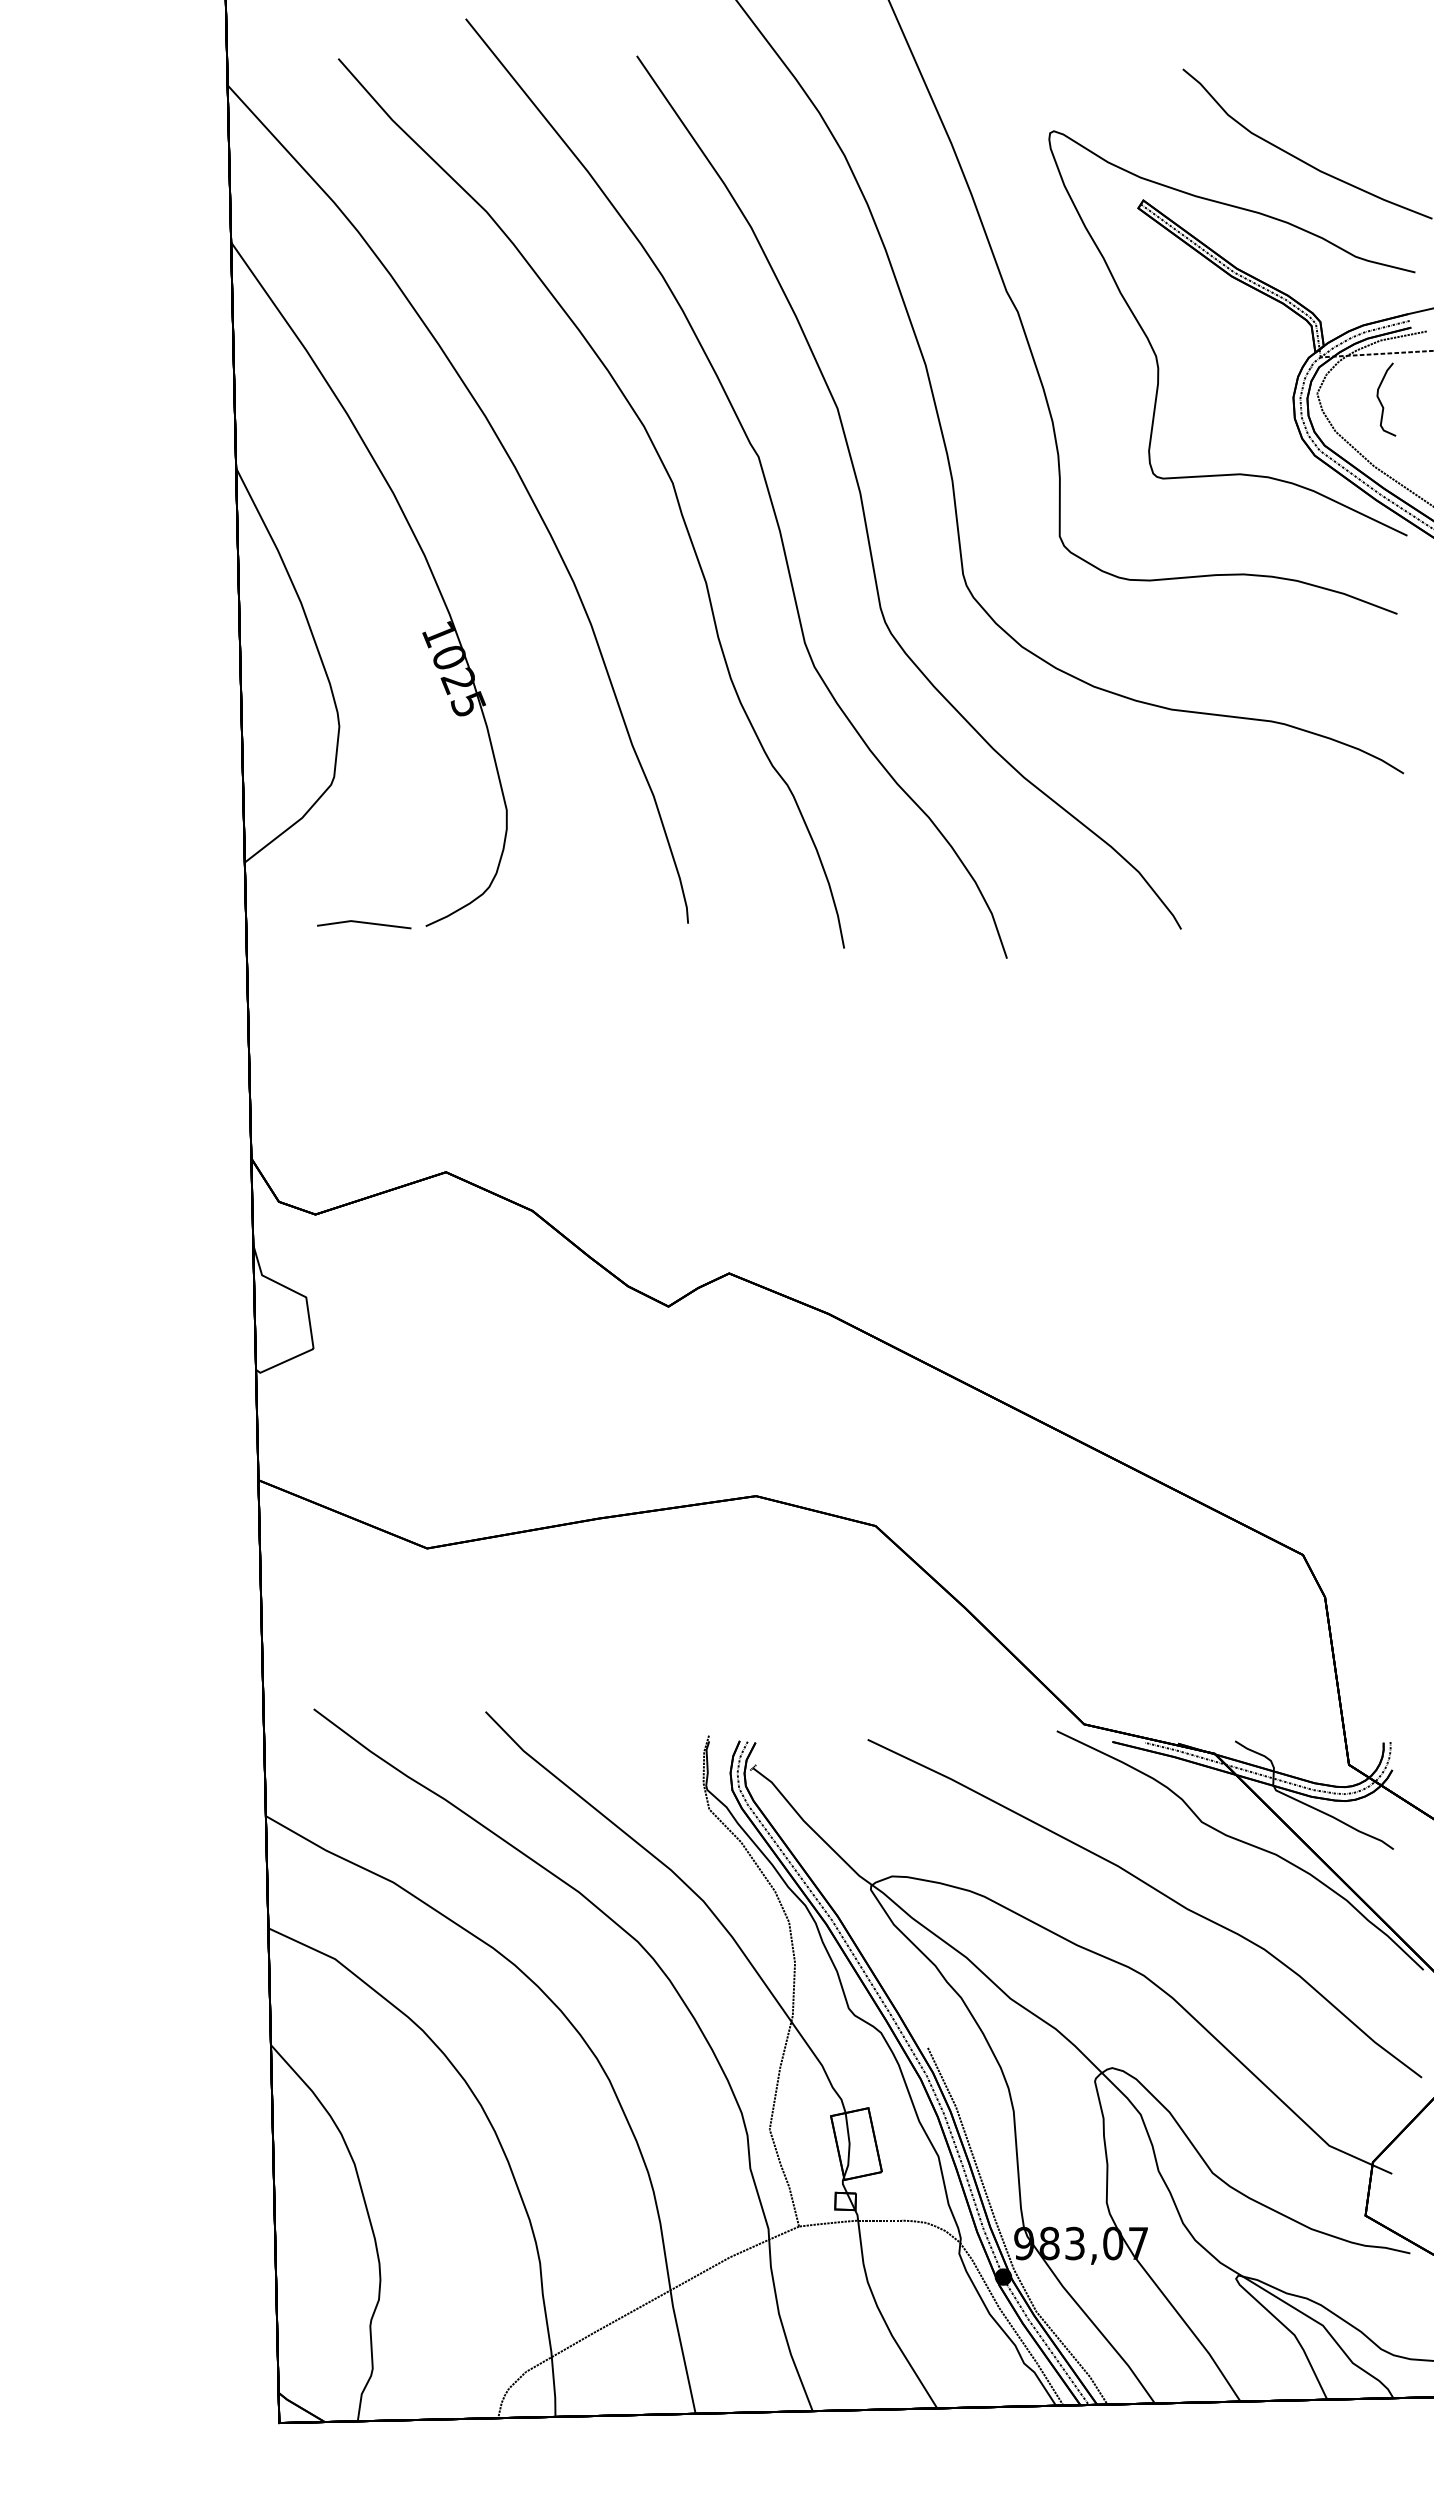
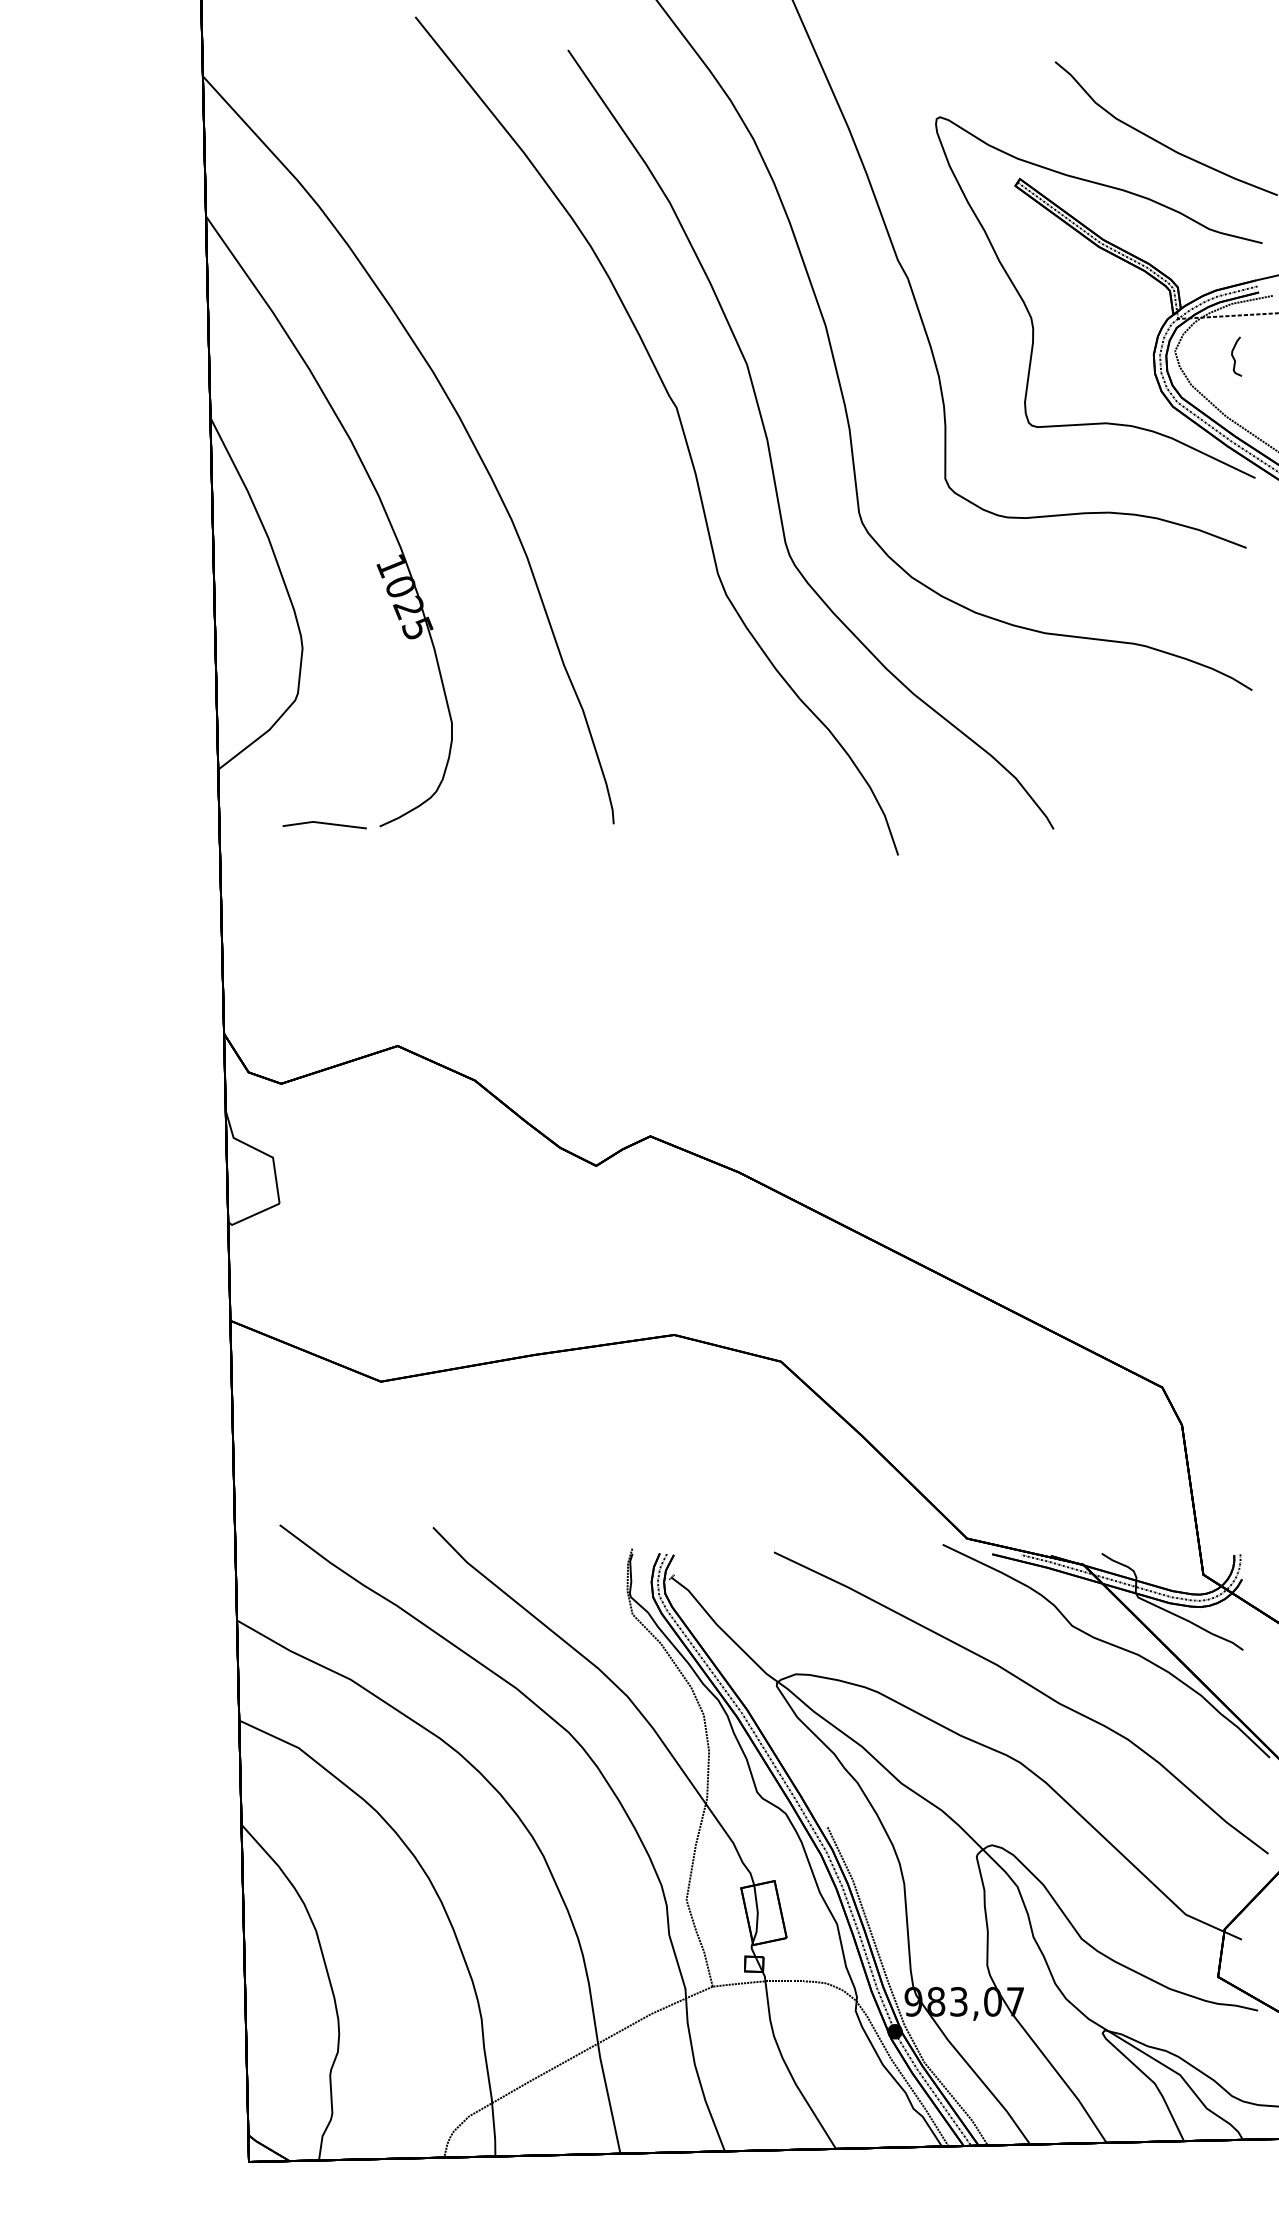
part: (1386, 399) -> (1236, 356), size x0.6
curve: (663, 467) -> (591, 417), removed

